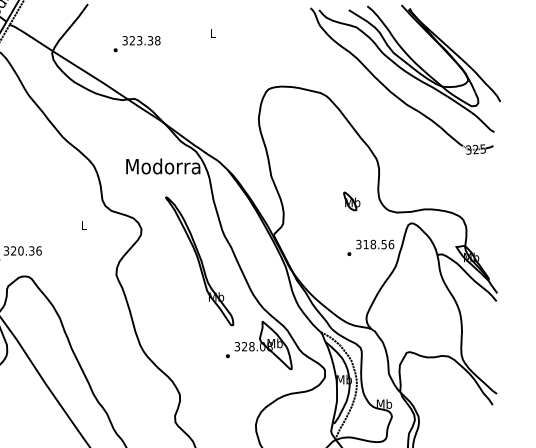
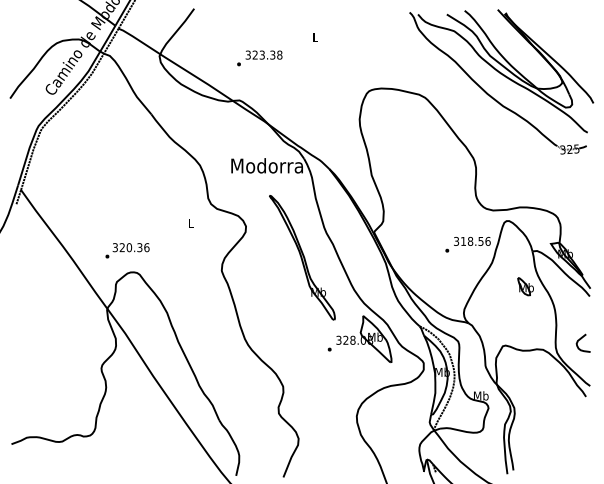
text: (136, 44) -> (259, 58), moved
part: (351, 201) -> (525, 286), moved
curve: (486, 346) -> (580, 340), added

